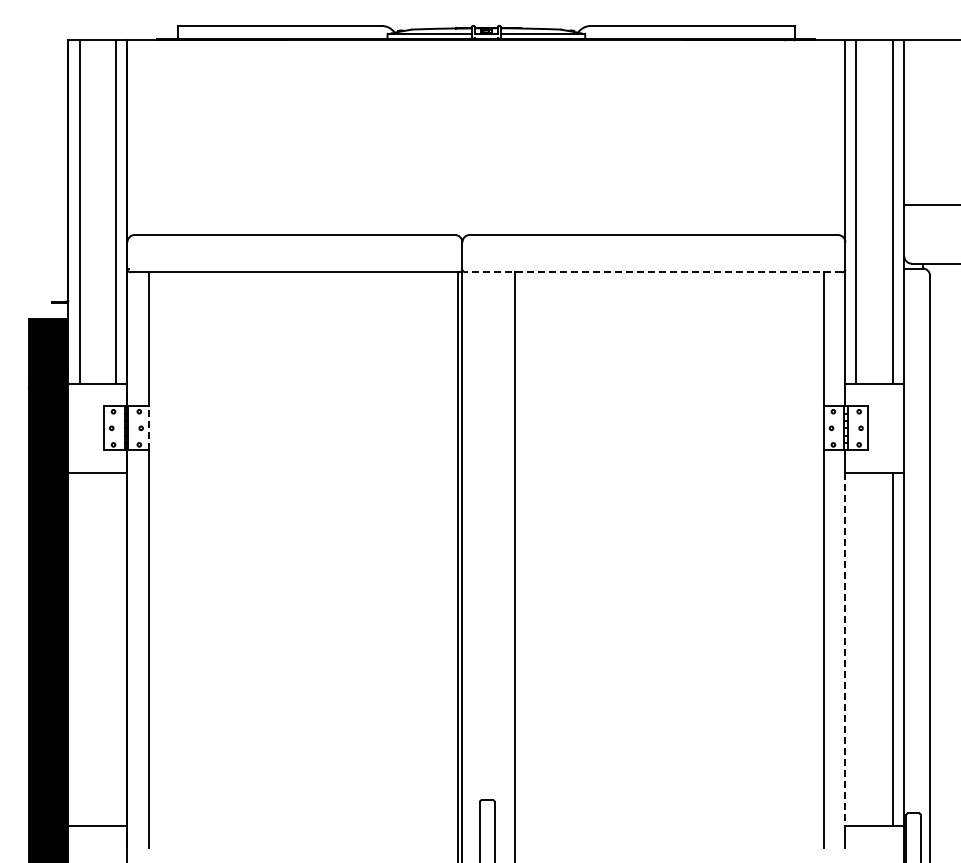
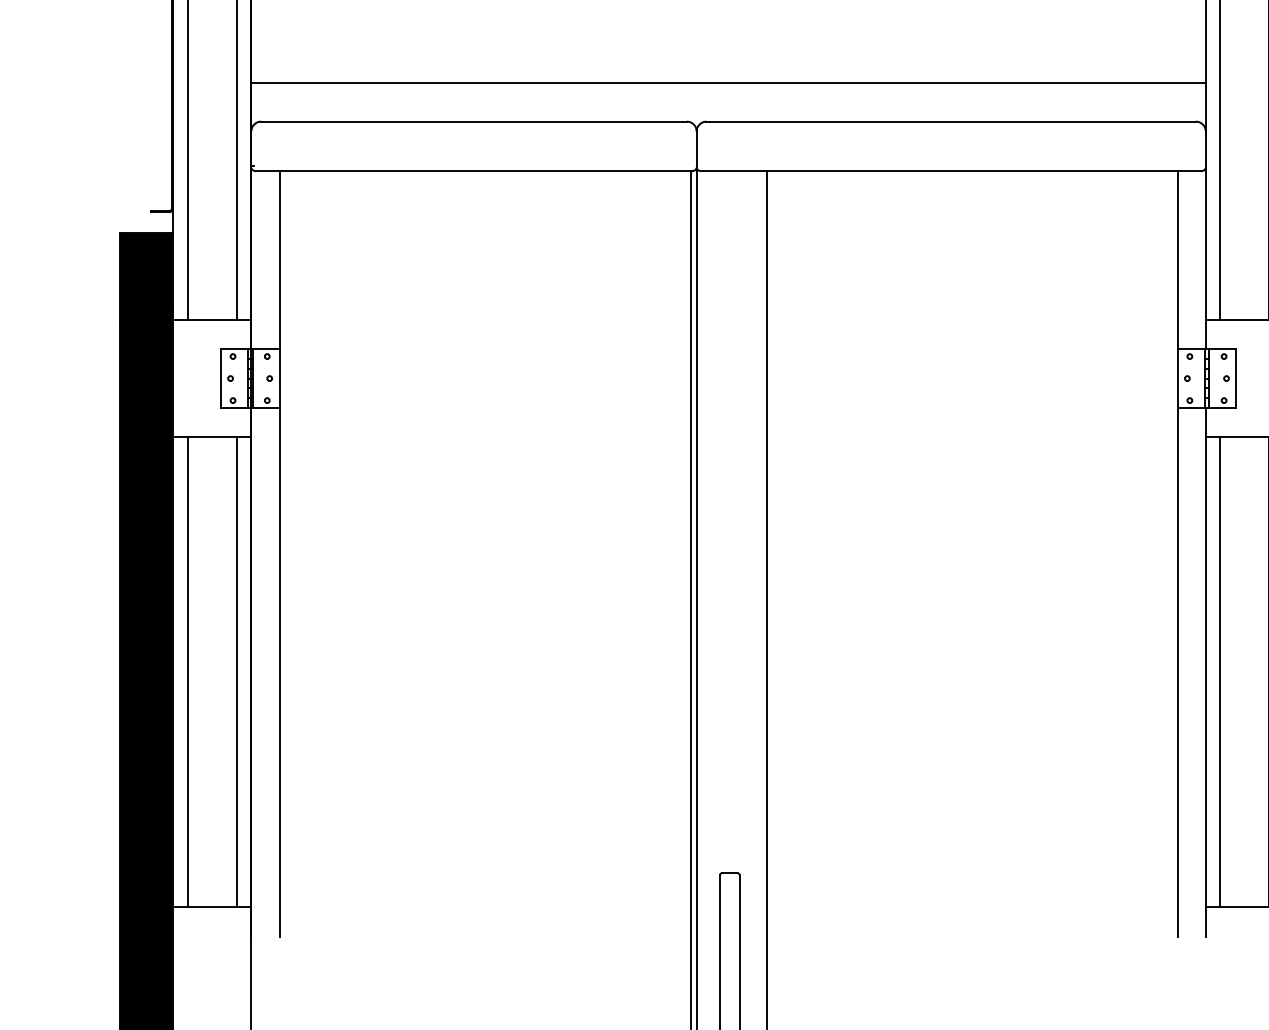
line: (486, 205) -> (728, 82), added
line: (653, 272) -> (950, 171), dashed -> solid
line: (148, 427) -> (279, 377), dashed -> solid
line: (79, 648) -> (187, 671), added
line: (116, 648) -> (236, 671), added
line: (856, 648) -> (1220, 671), added
line: (845, 649) -> (1205, 672), dashed -> solid

